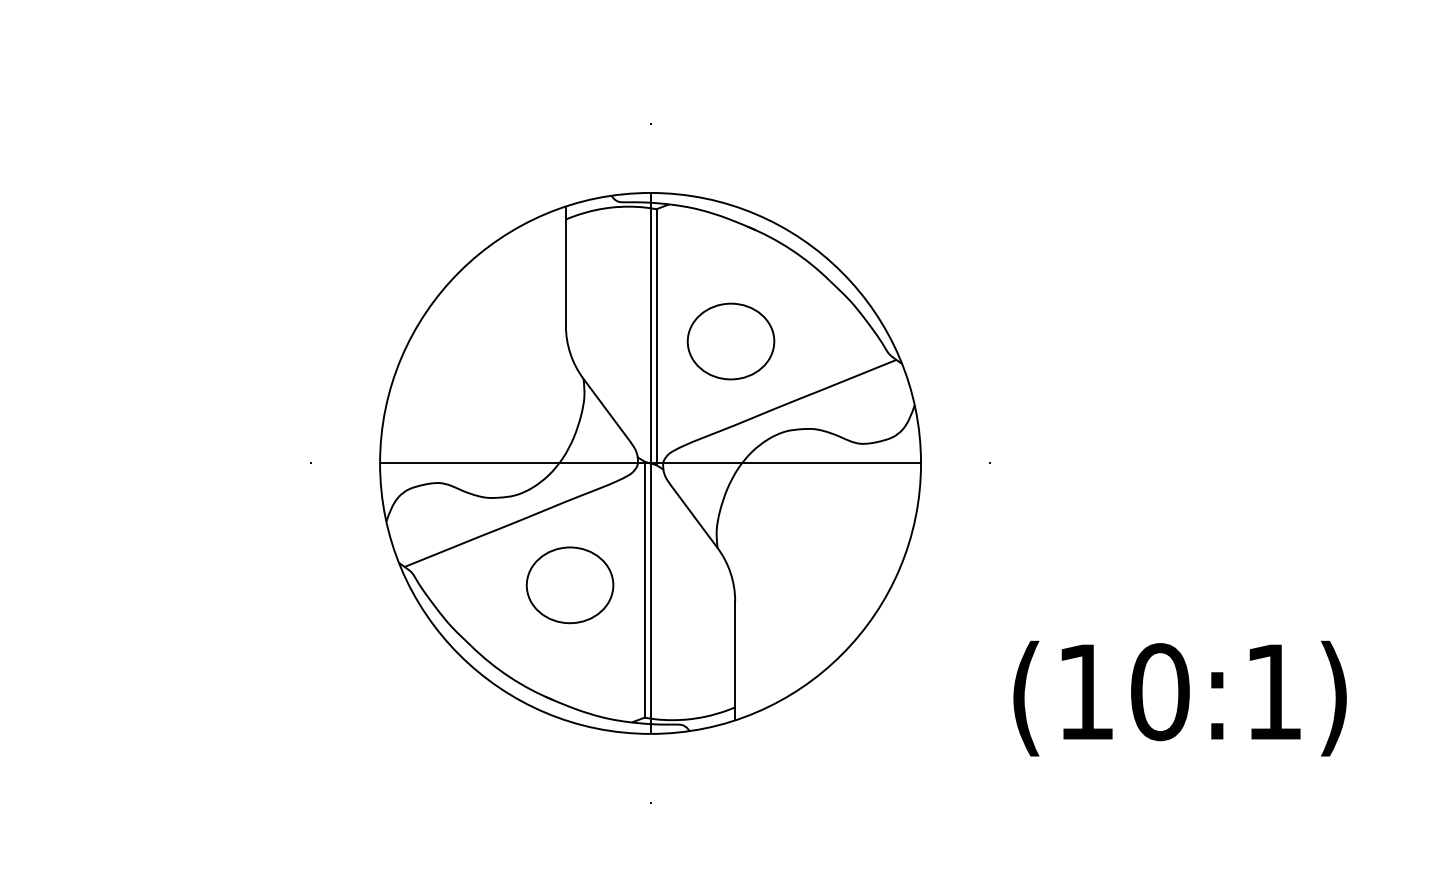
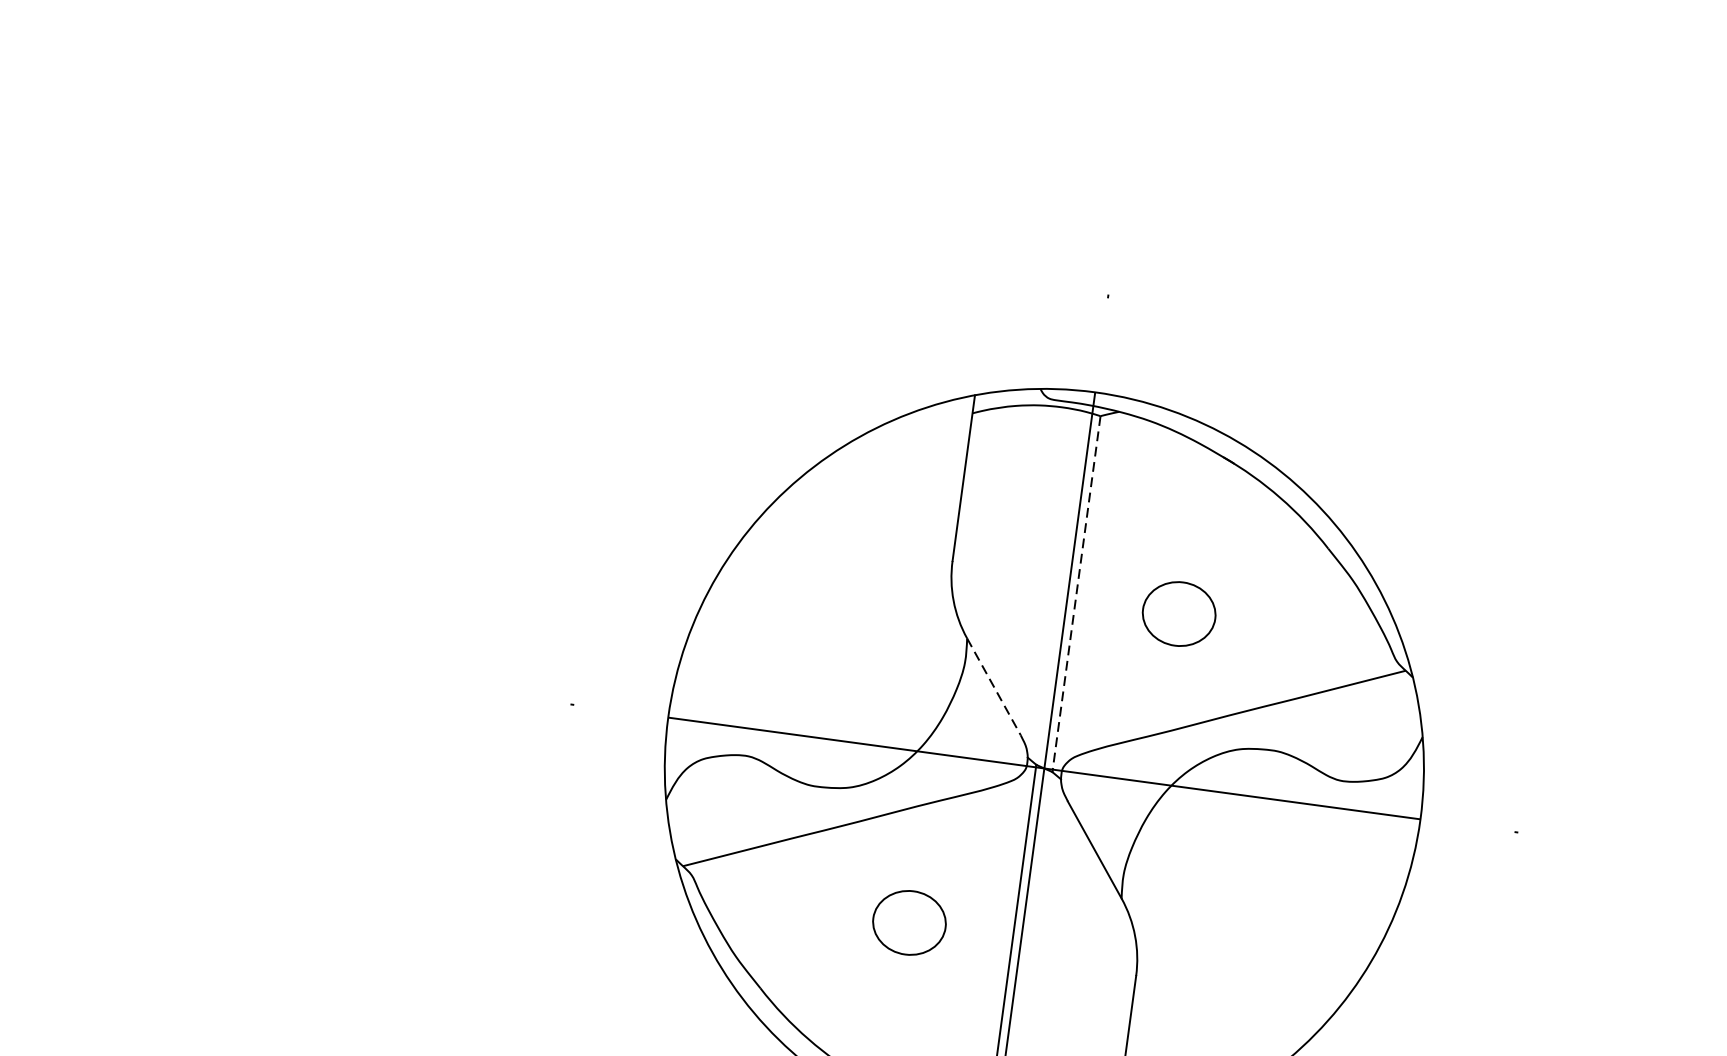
line: (656, 337) -> (1076, 594), solid -> dashed
part: (730, 341) -> (1178, 613), size x0.6
line: (607, 411) -> (994, 688), solid -> dashed
part: (569, 585) -> (908, 922), size x0.6

